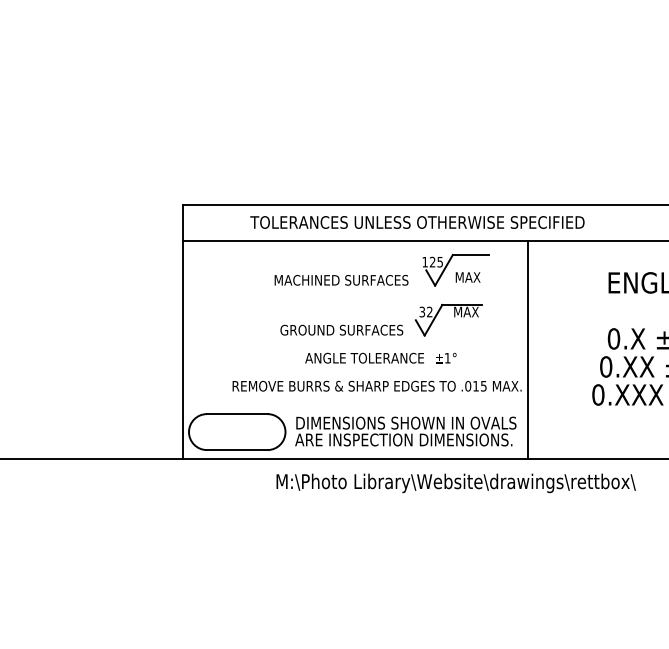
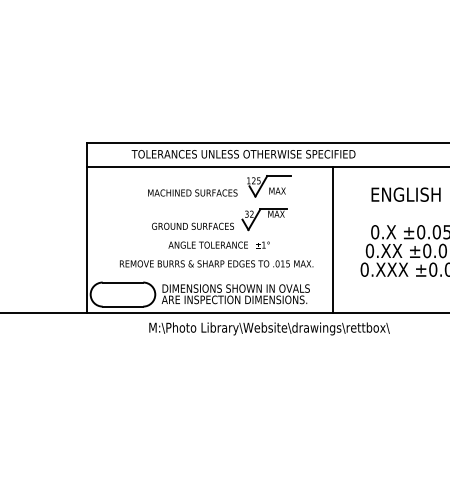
line: (527, 349) -> (332, 239), moved

